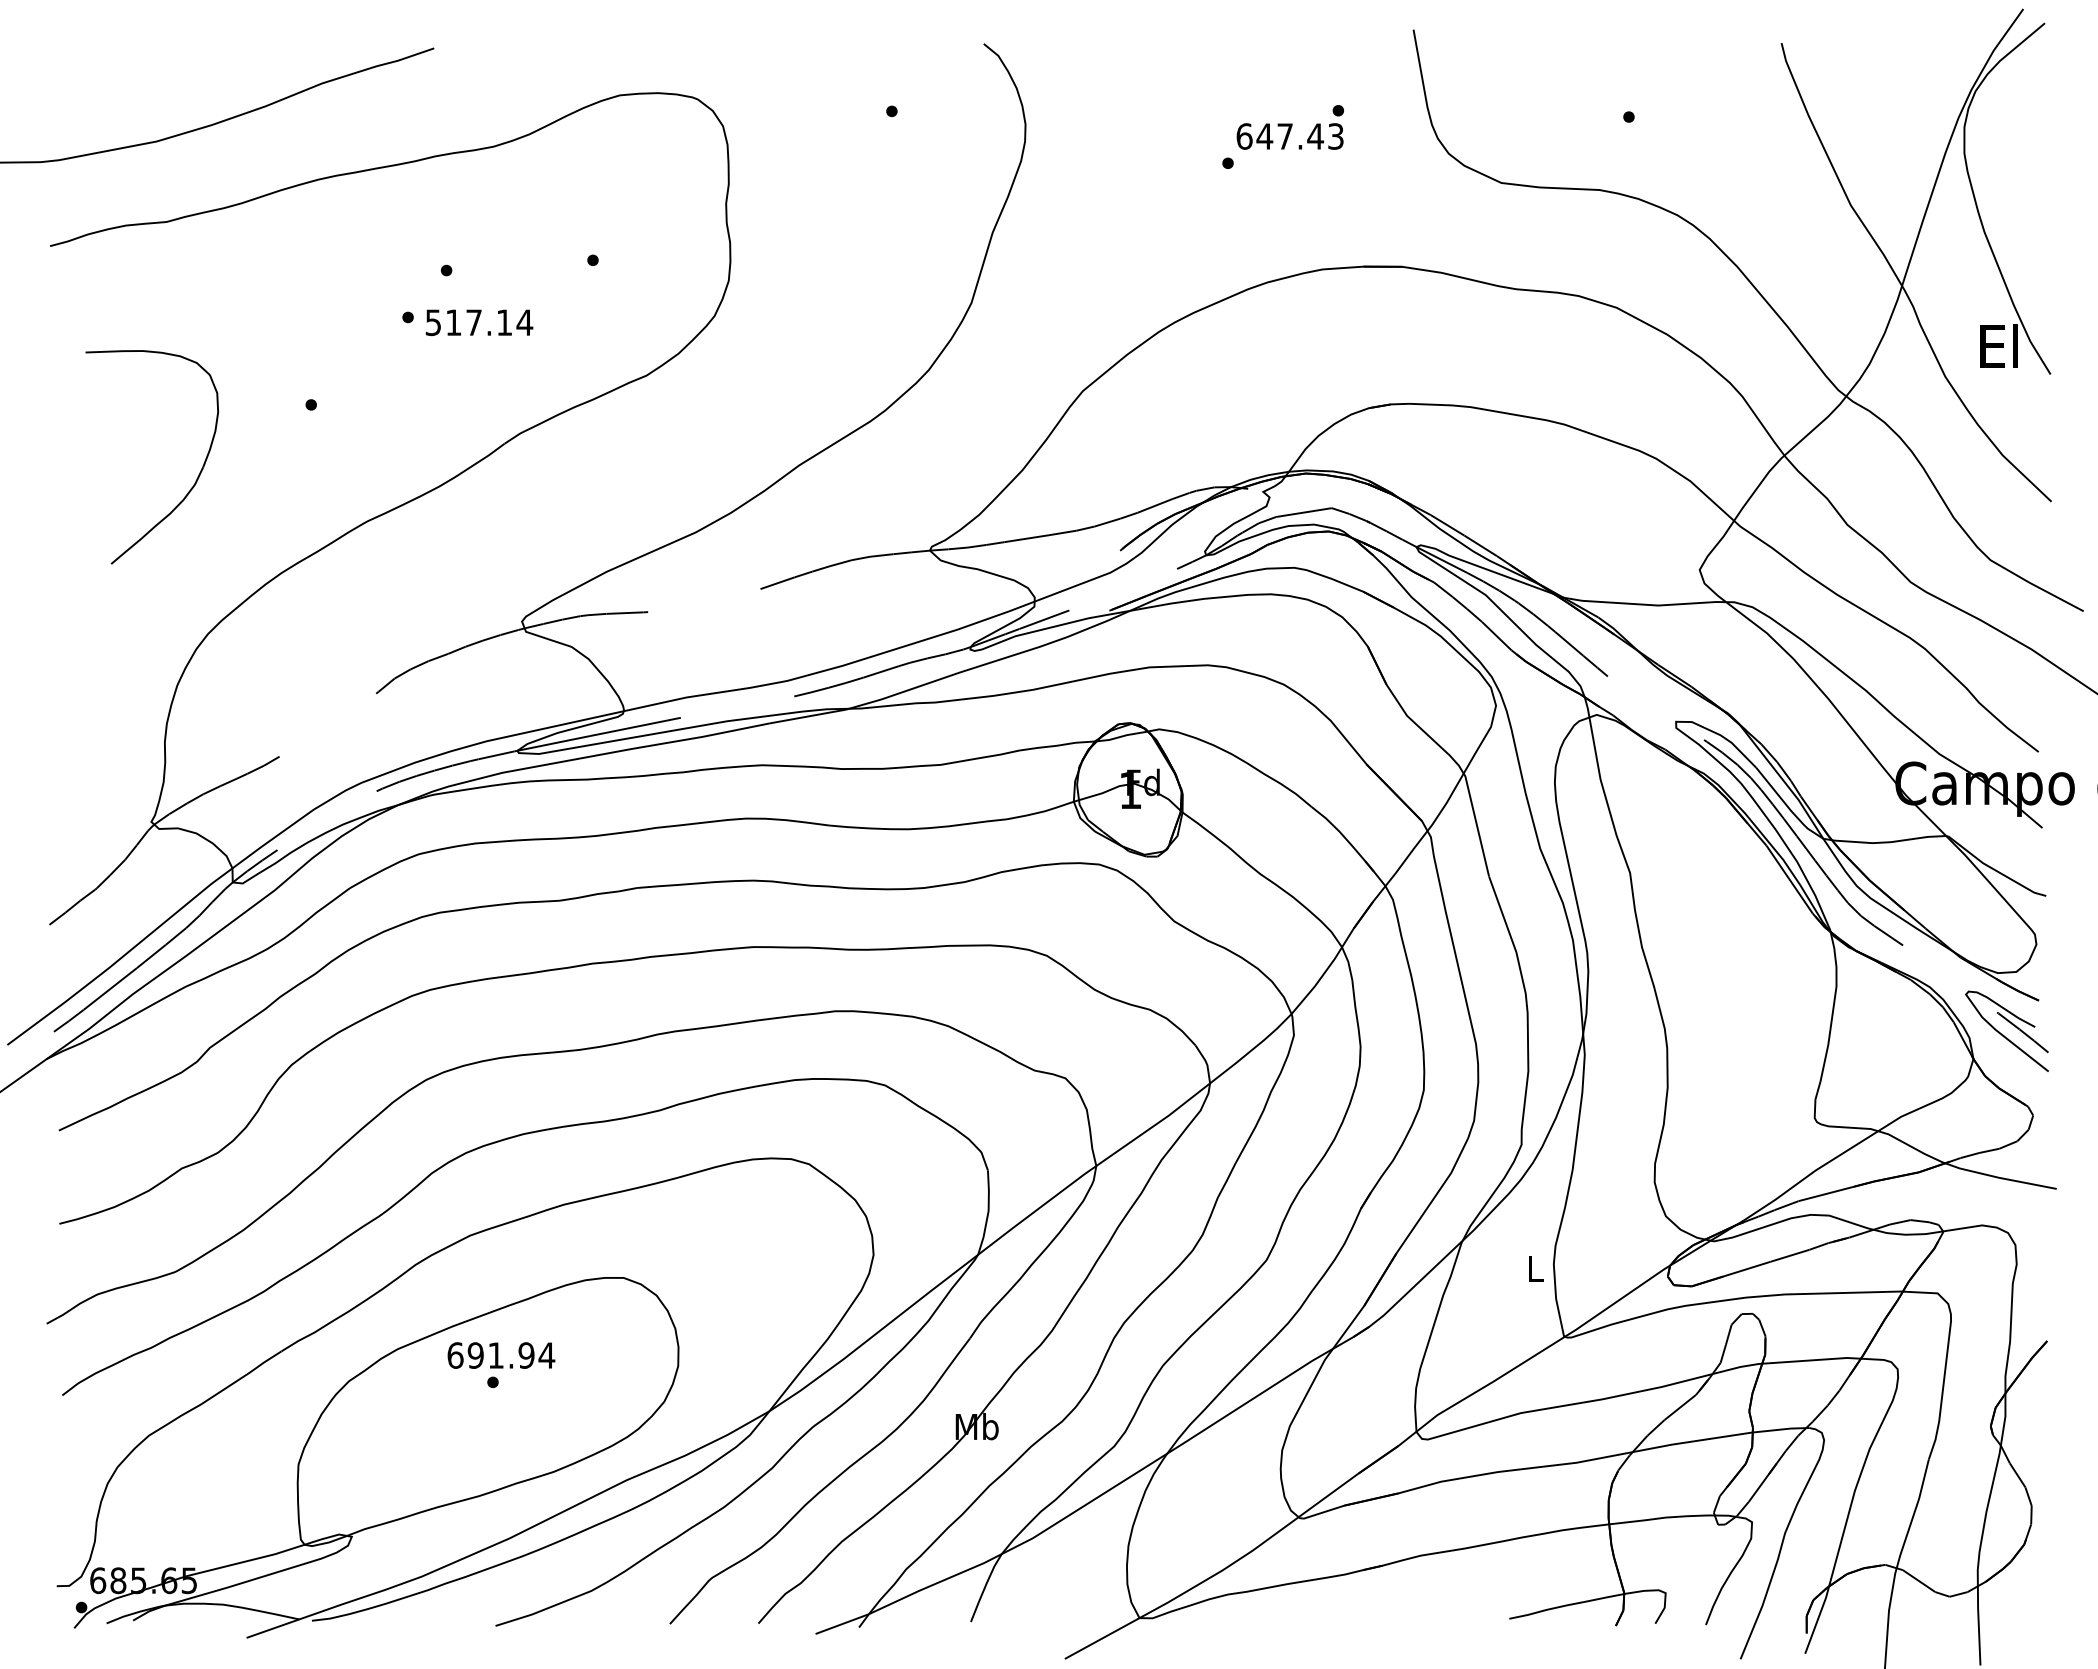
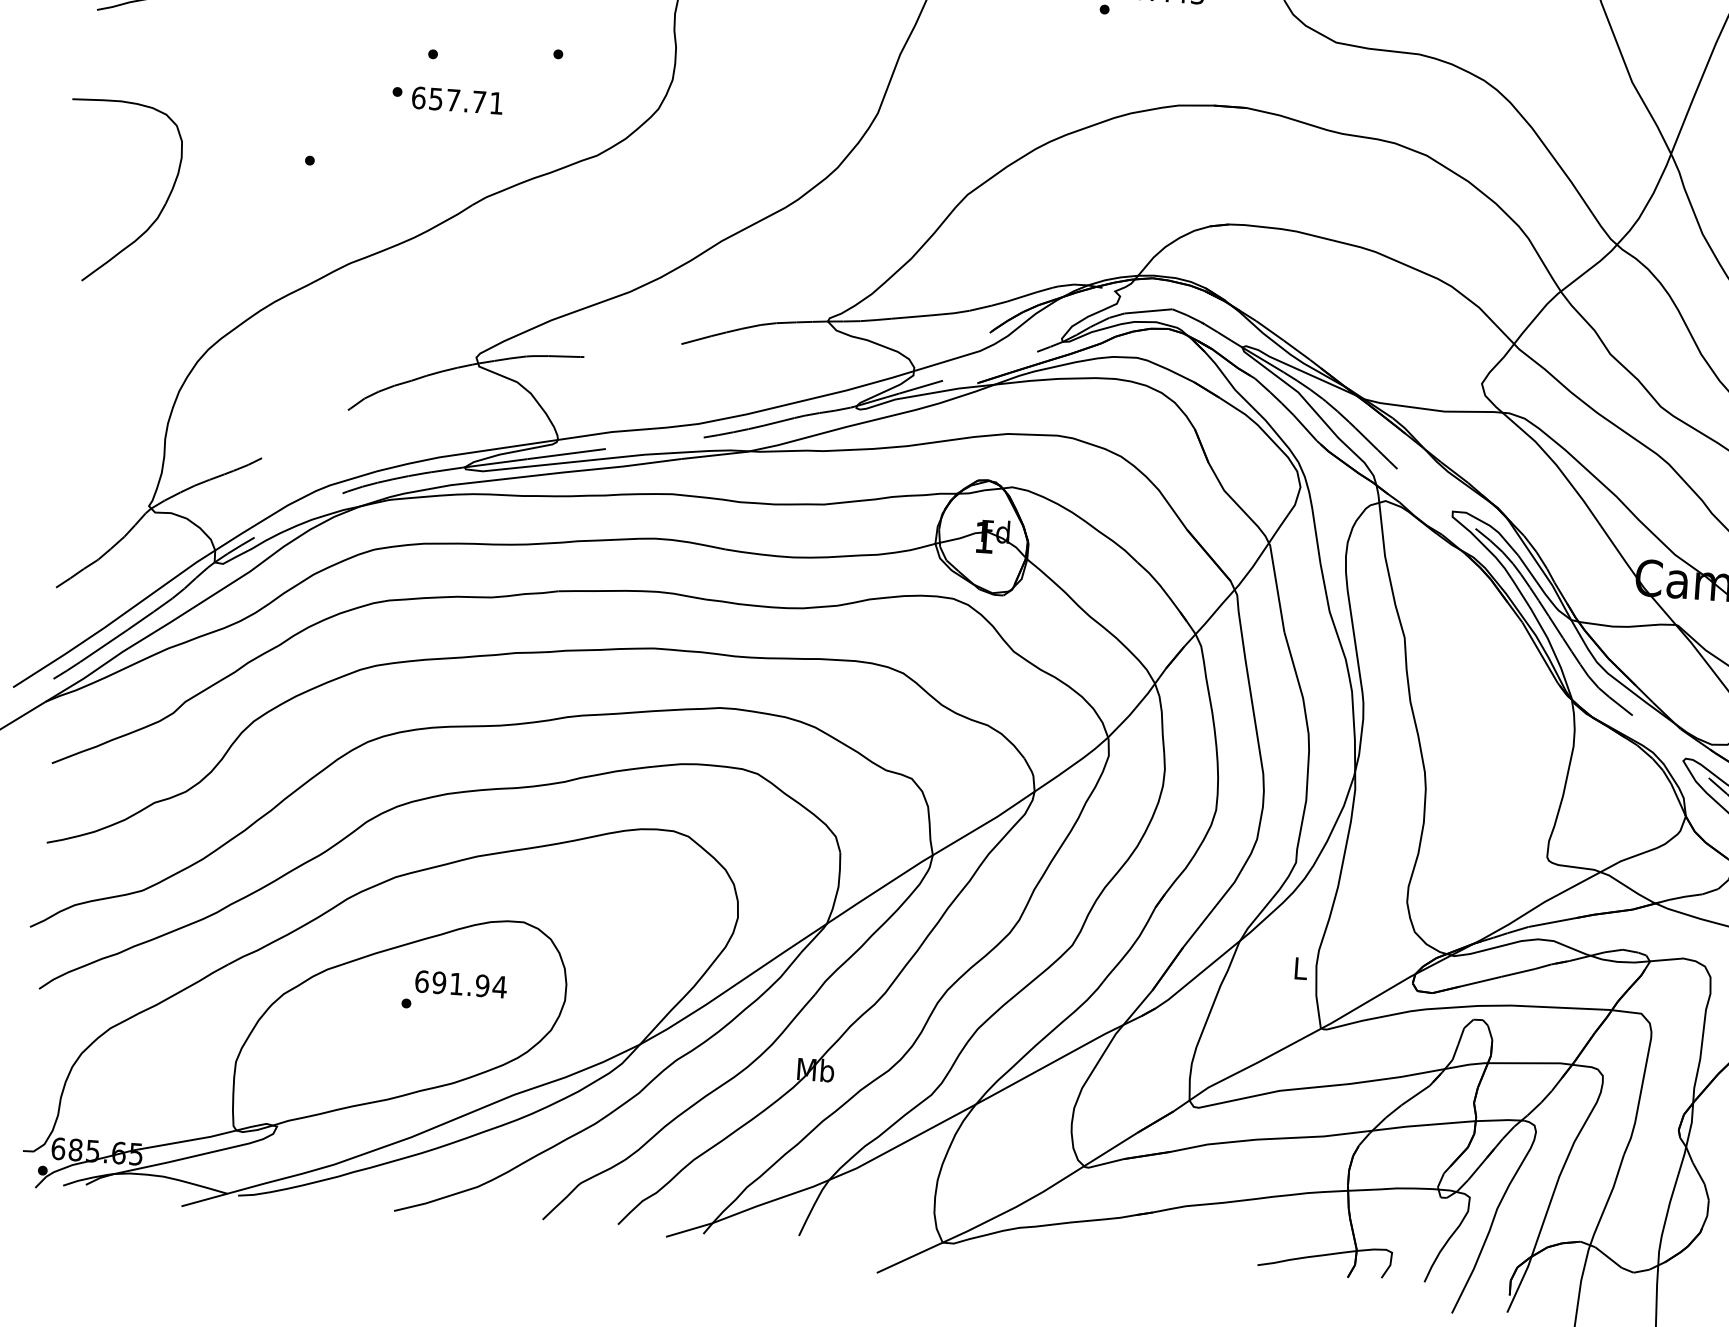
text: (479, 322) -> (458, 100), 517.14 -> 657.71
part: (195, 480) -> (158, 214), moved
text: (501, 1355) -> (461, 984), moved

